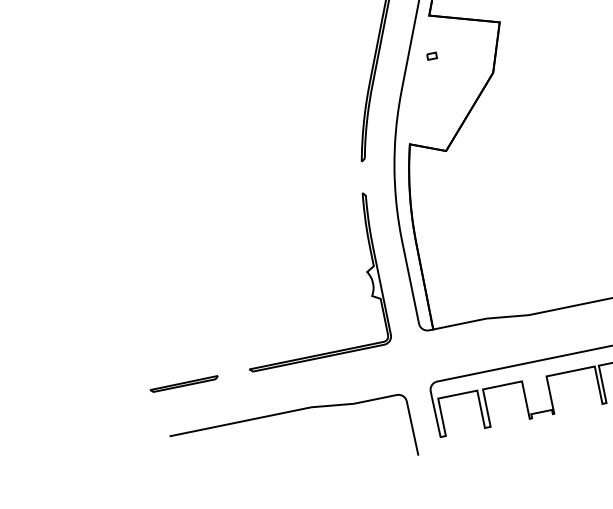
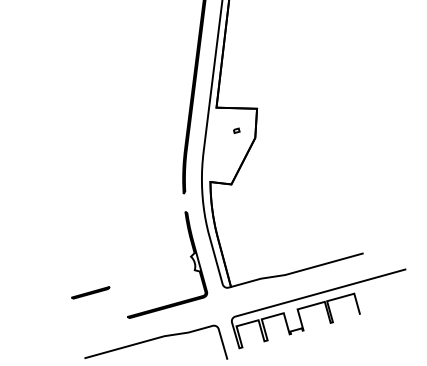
part: (431, 55) -> (236, 130), moved
line: (183, 383) -> (90, 292), moved

